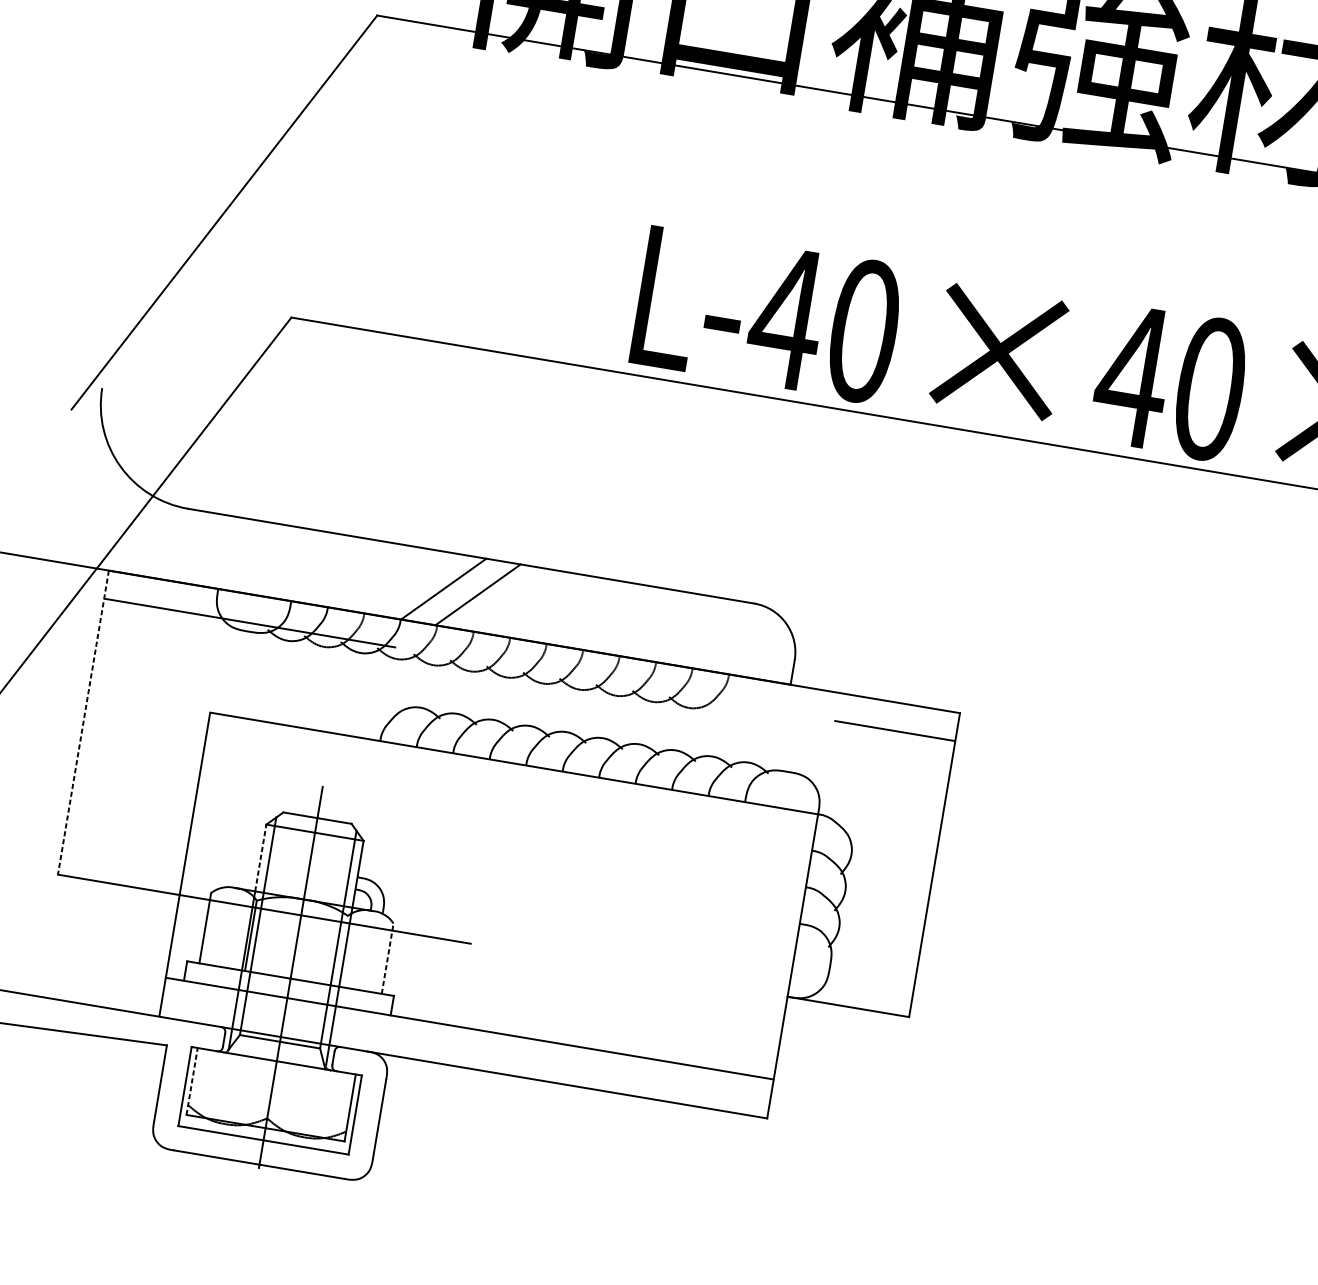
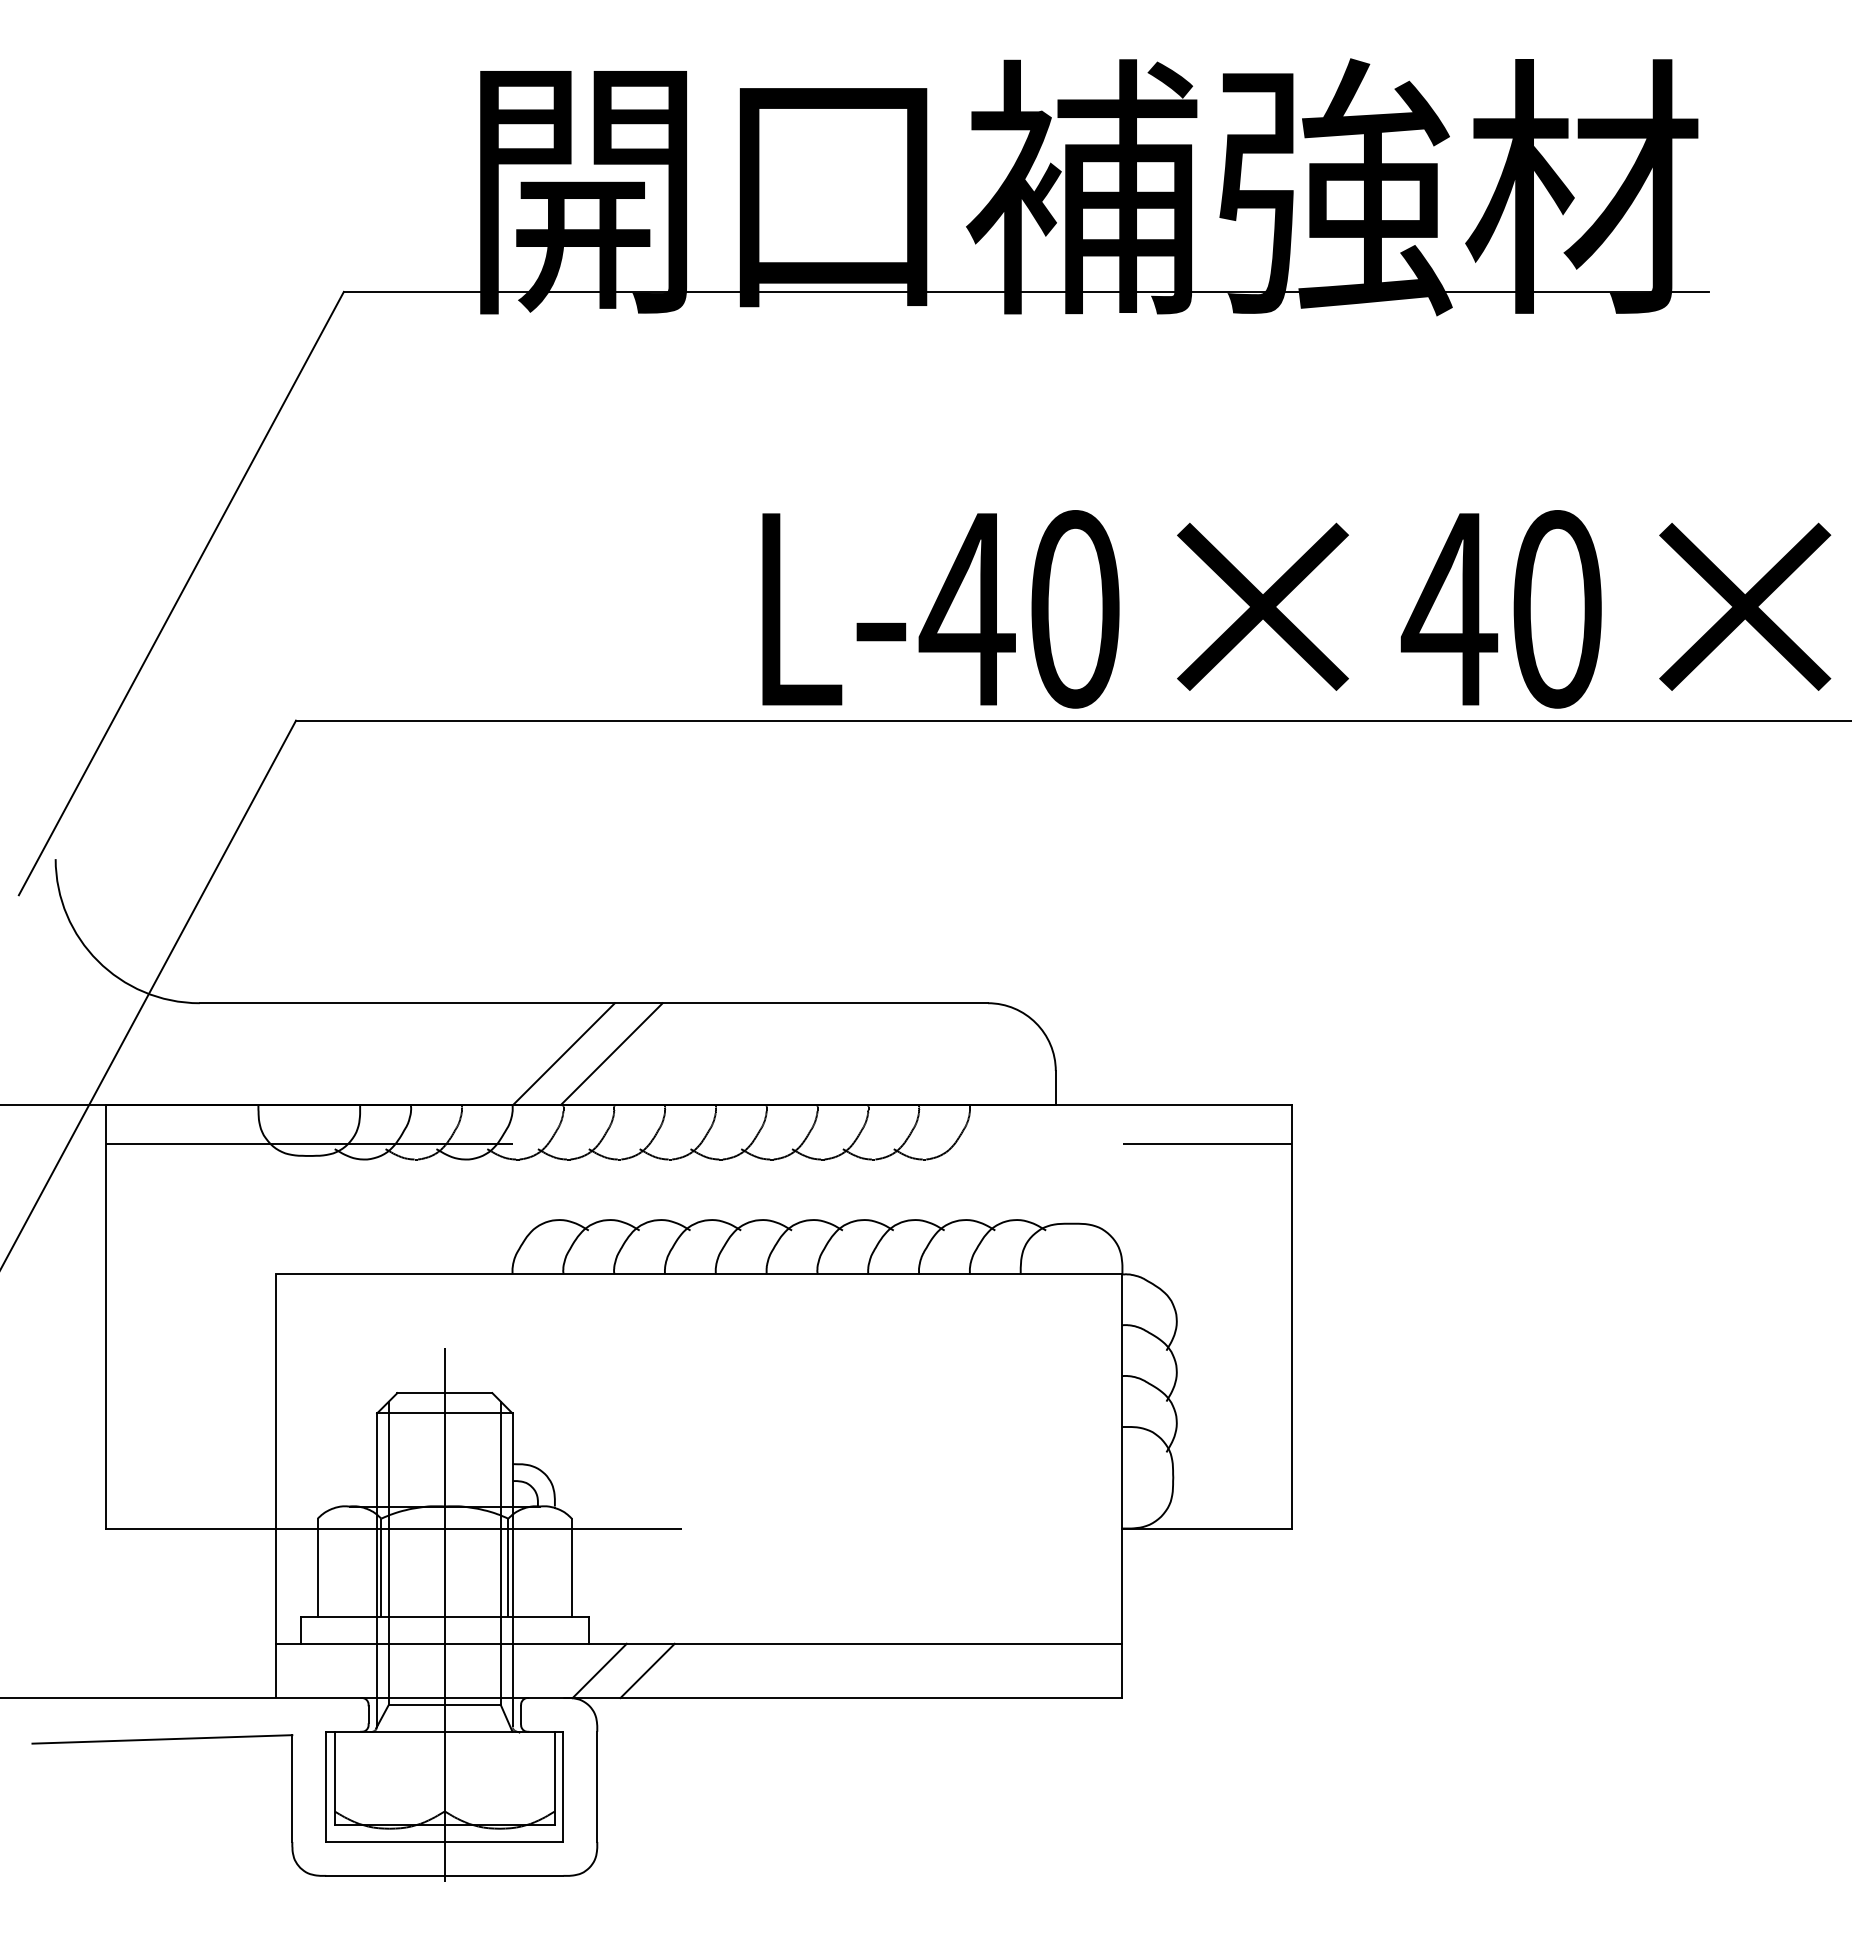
line: (83, 722) -> (106, 1316), dashed -> solid
line: (261, 857) -> (377, 1459), dashed -> solid
line: (342, 950) -> (508, 1567), added
line: (387, 958) -> (571, 1567), dashed -> solid
line: (395, 1035) -> (599, 1670), added
line: (429, 1041) -> (647, 1670), added
line: (191, 1081) -> (334, 1778), dashed -> solid

